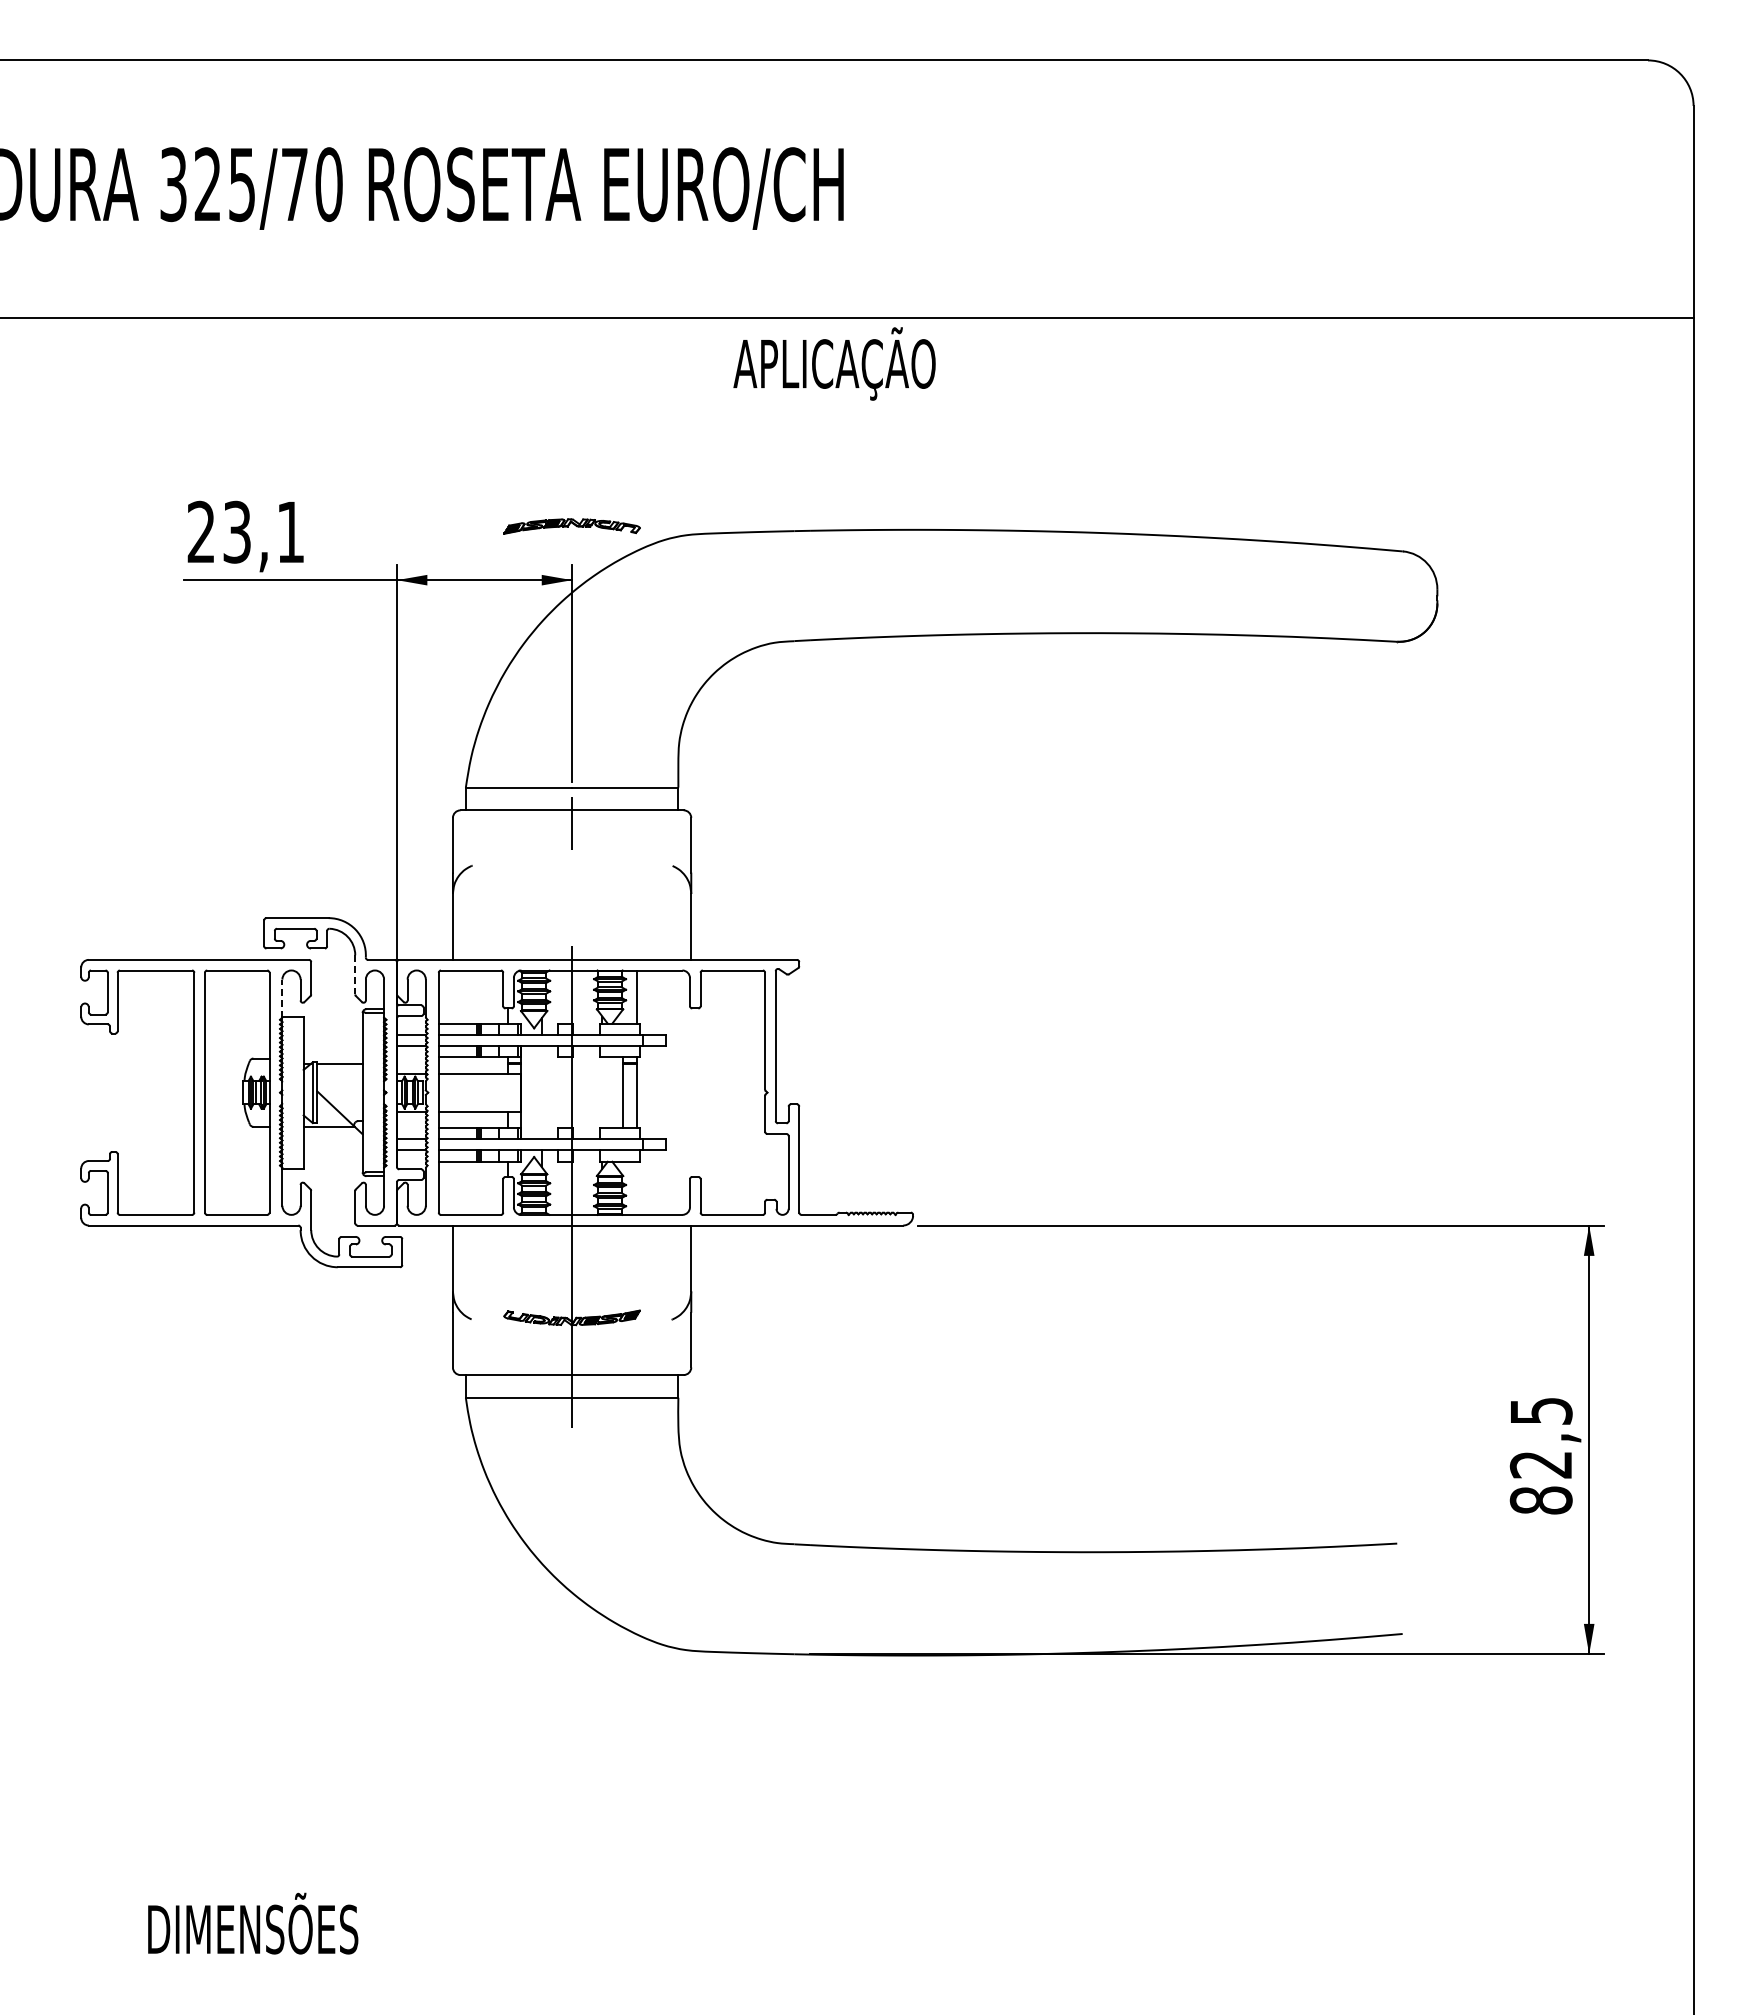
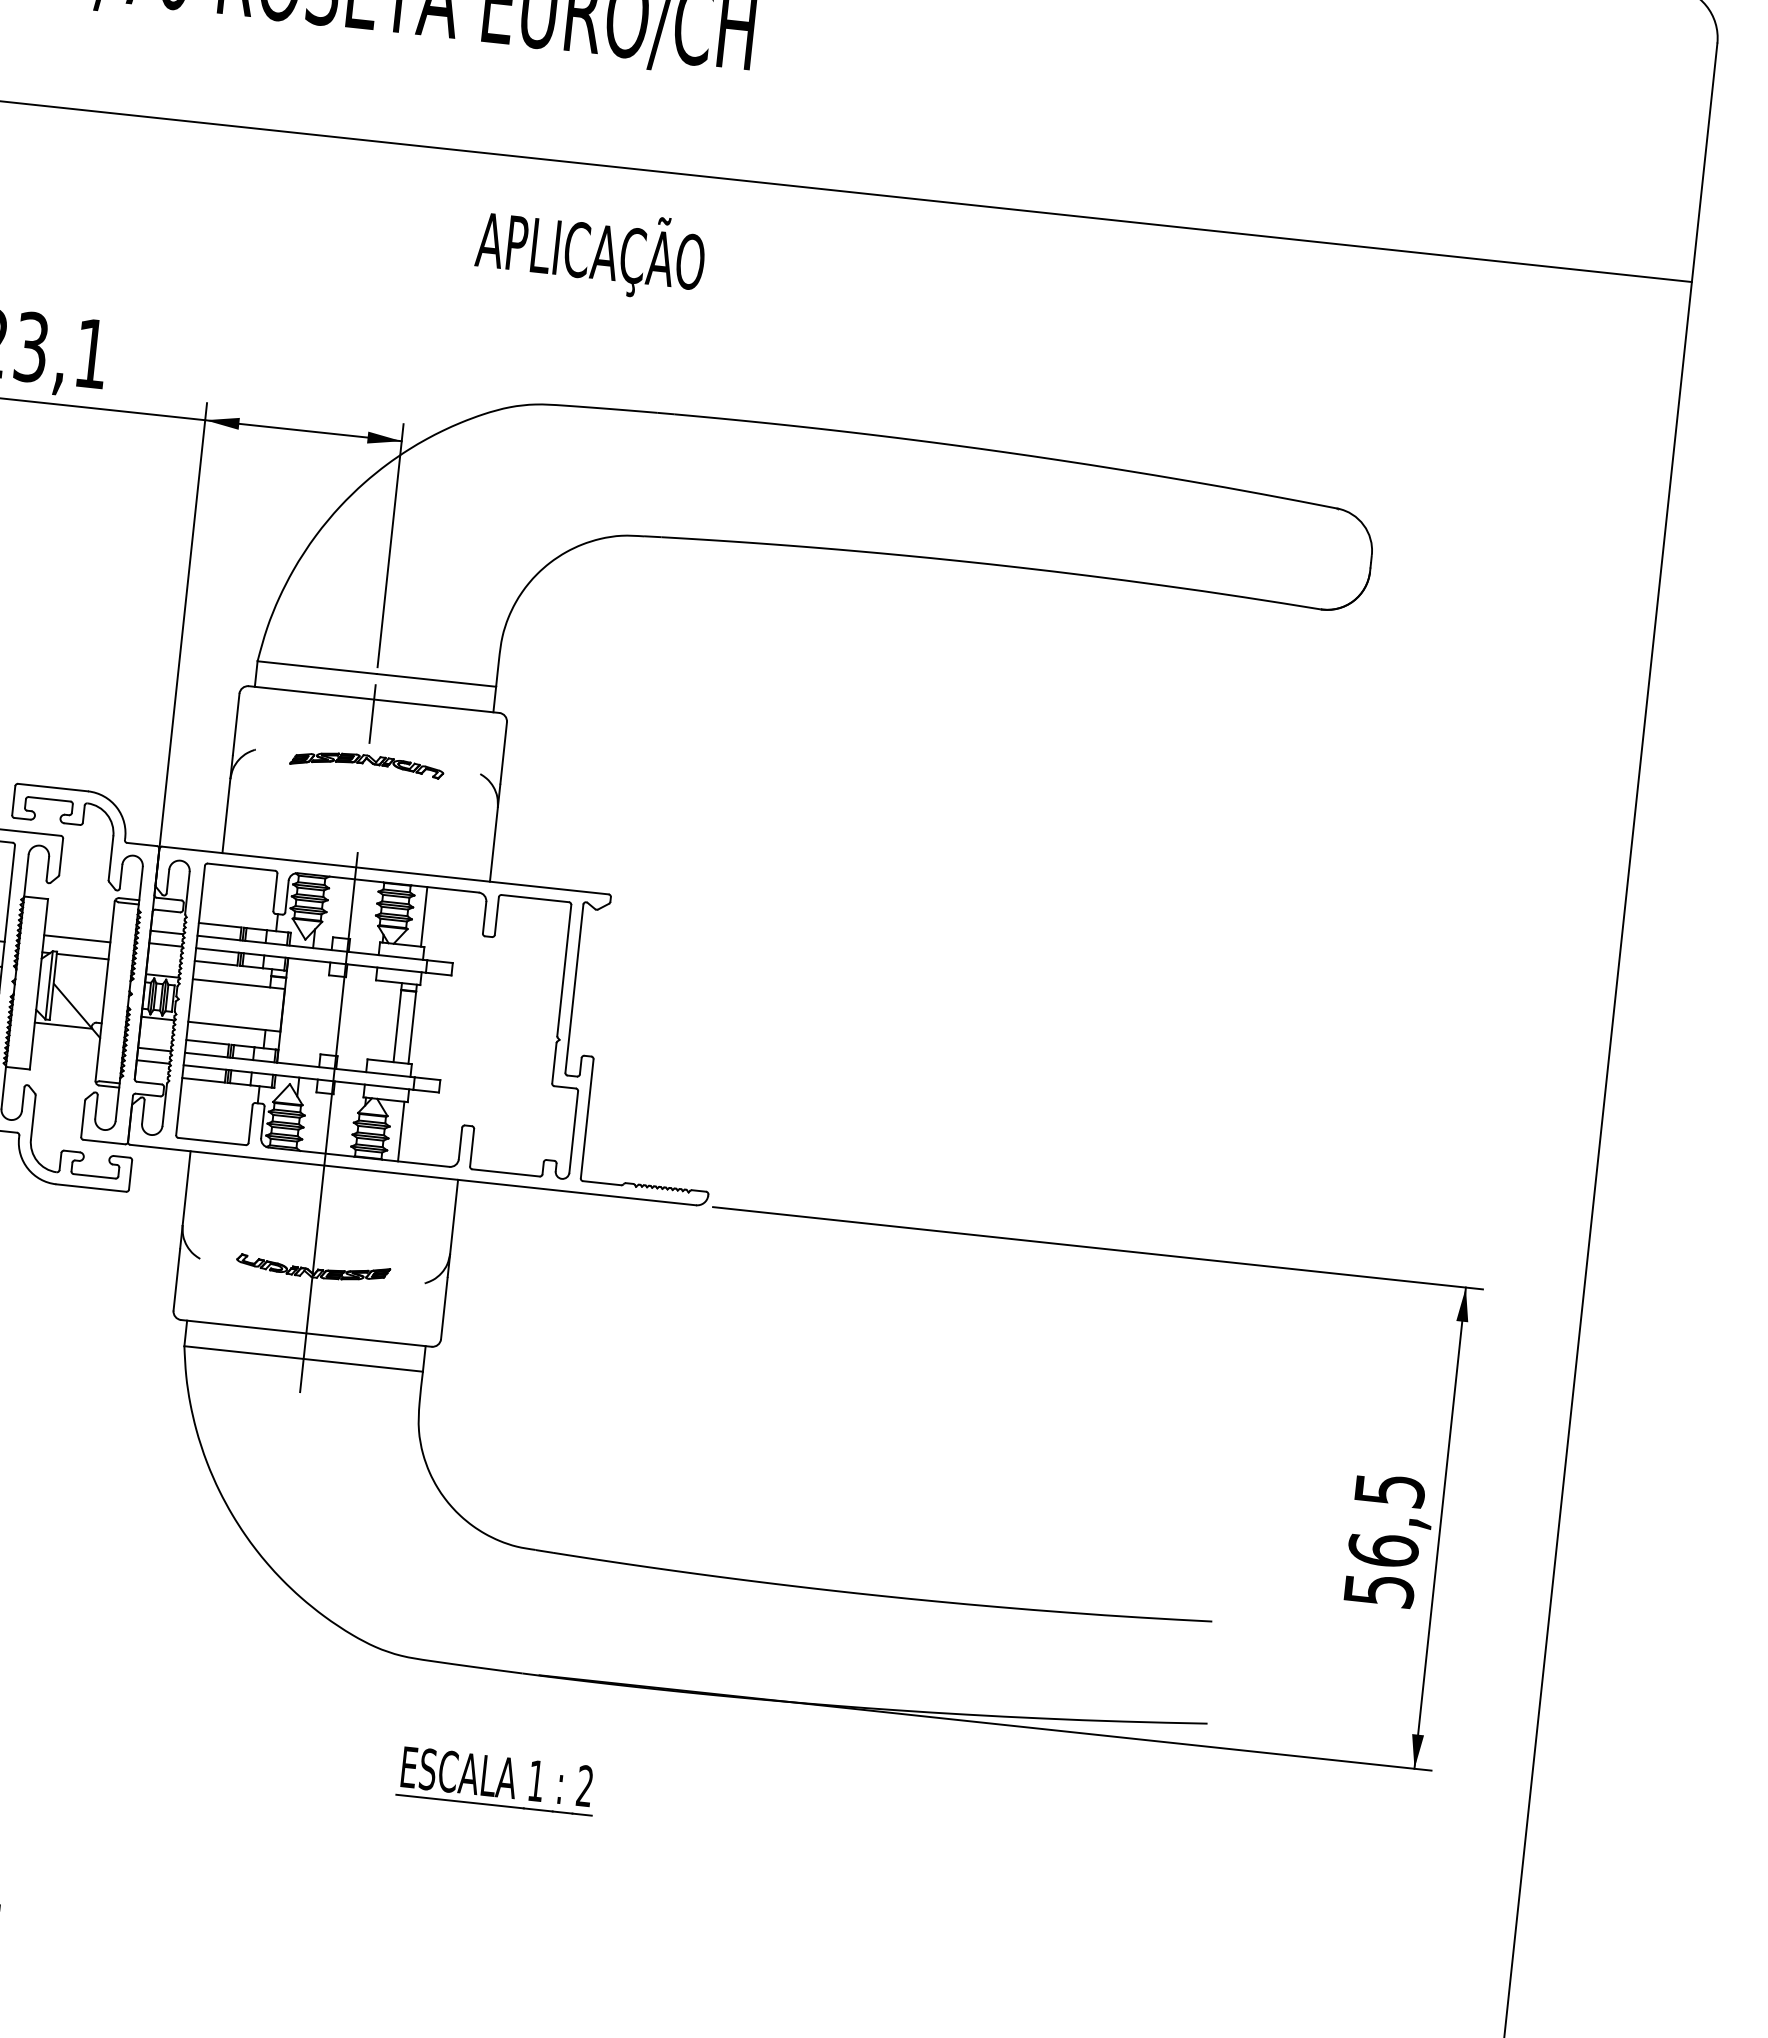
text: (834, 363) -> (590, 250), moved
part: (571, 526) -> (366, 763), moved
line: (355, 974) -> (111, 857), dashed -> solid
line: (282, 998) -> (26, 876), dashed -> solid
line: (332, 1049) -> (76, 939), added
line: (636, 1187) -> (401, 1130), added
text: (1540, 1482) -> (1380, 1570), 82,5 -> 56,5
part: (781, 1751) -> (496, 1781), added

